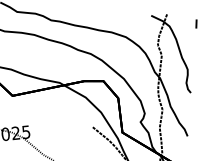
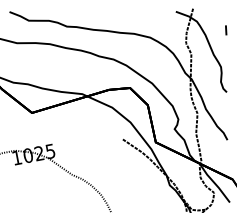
line: (196, 24) -> (226, 30), moved

